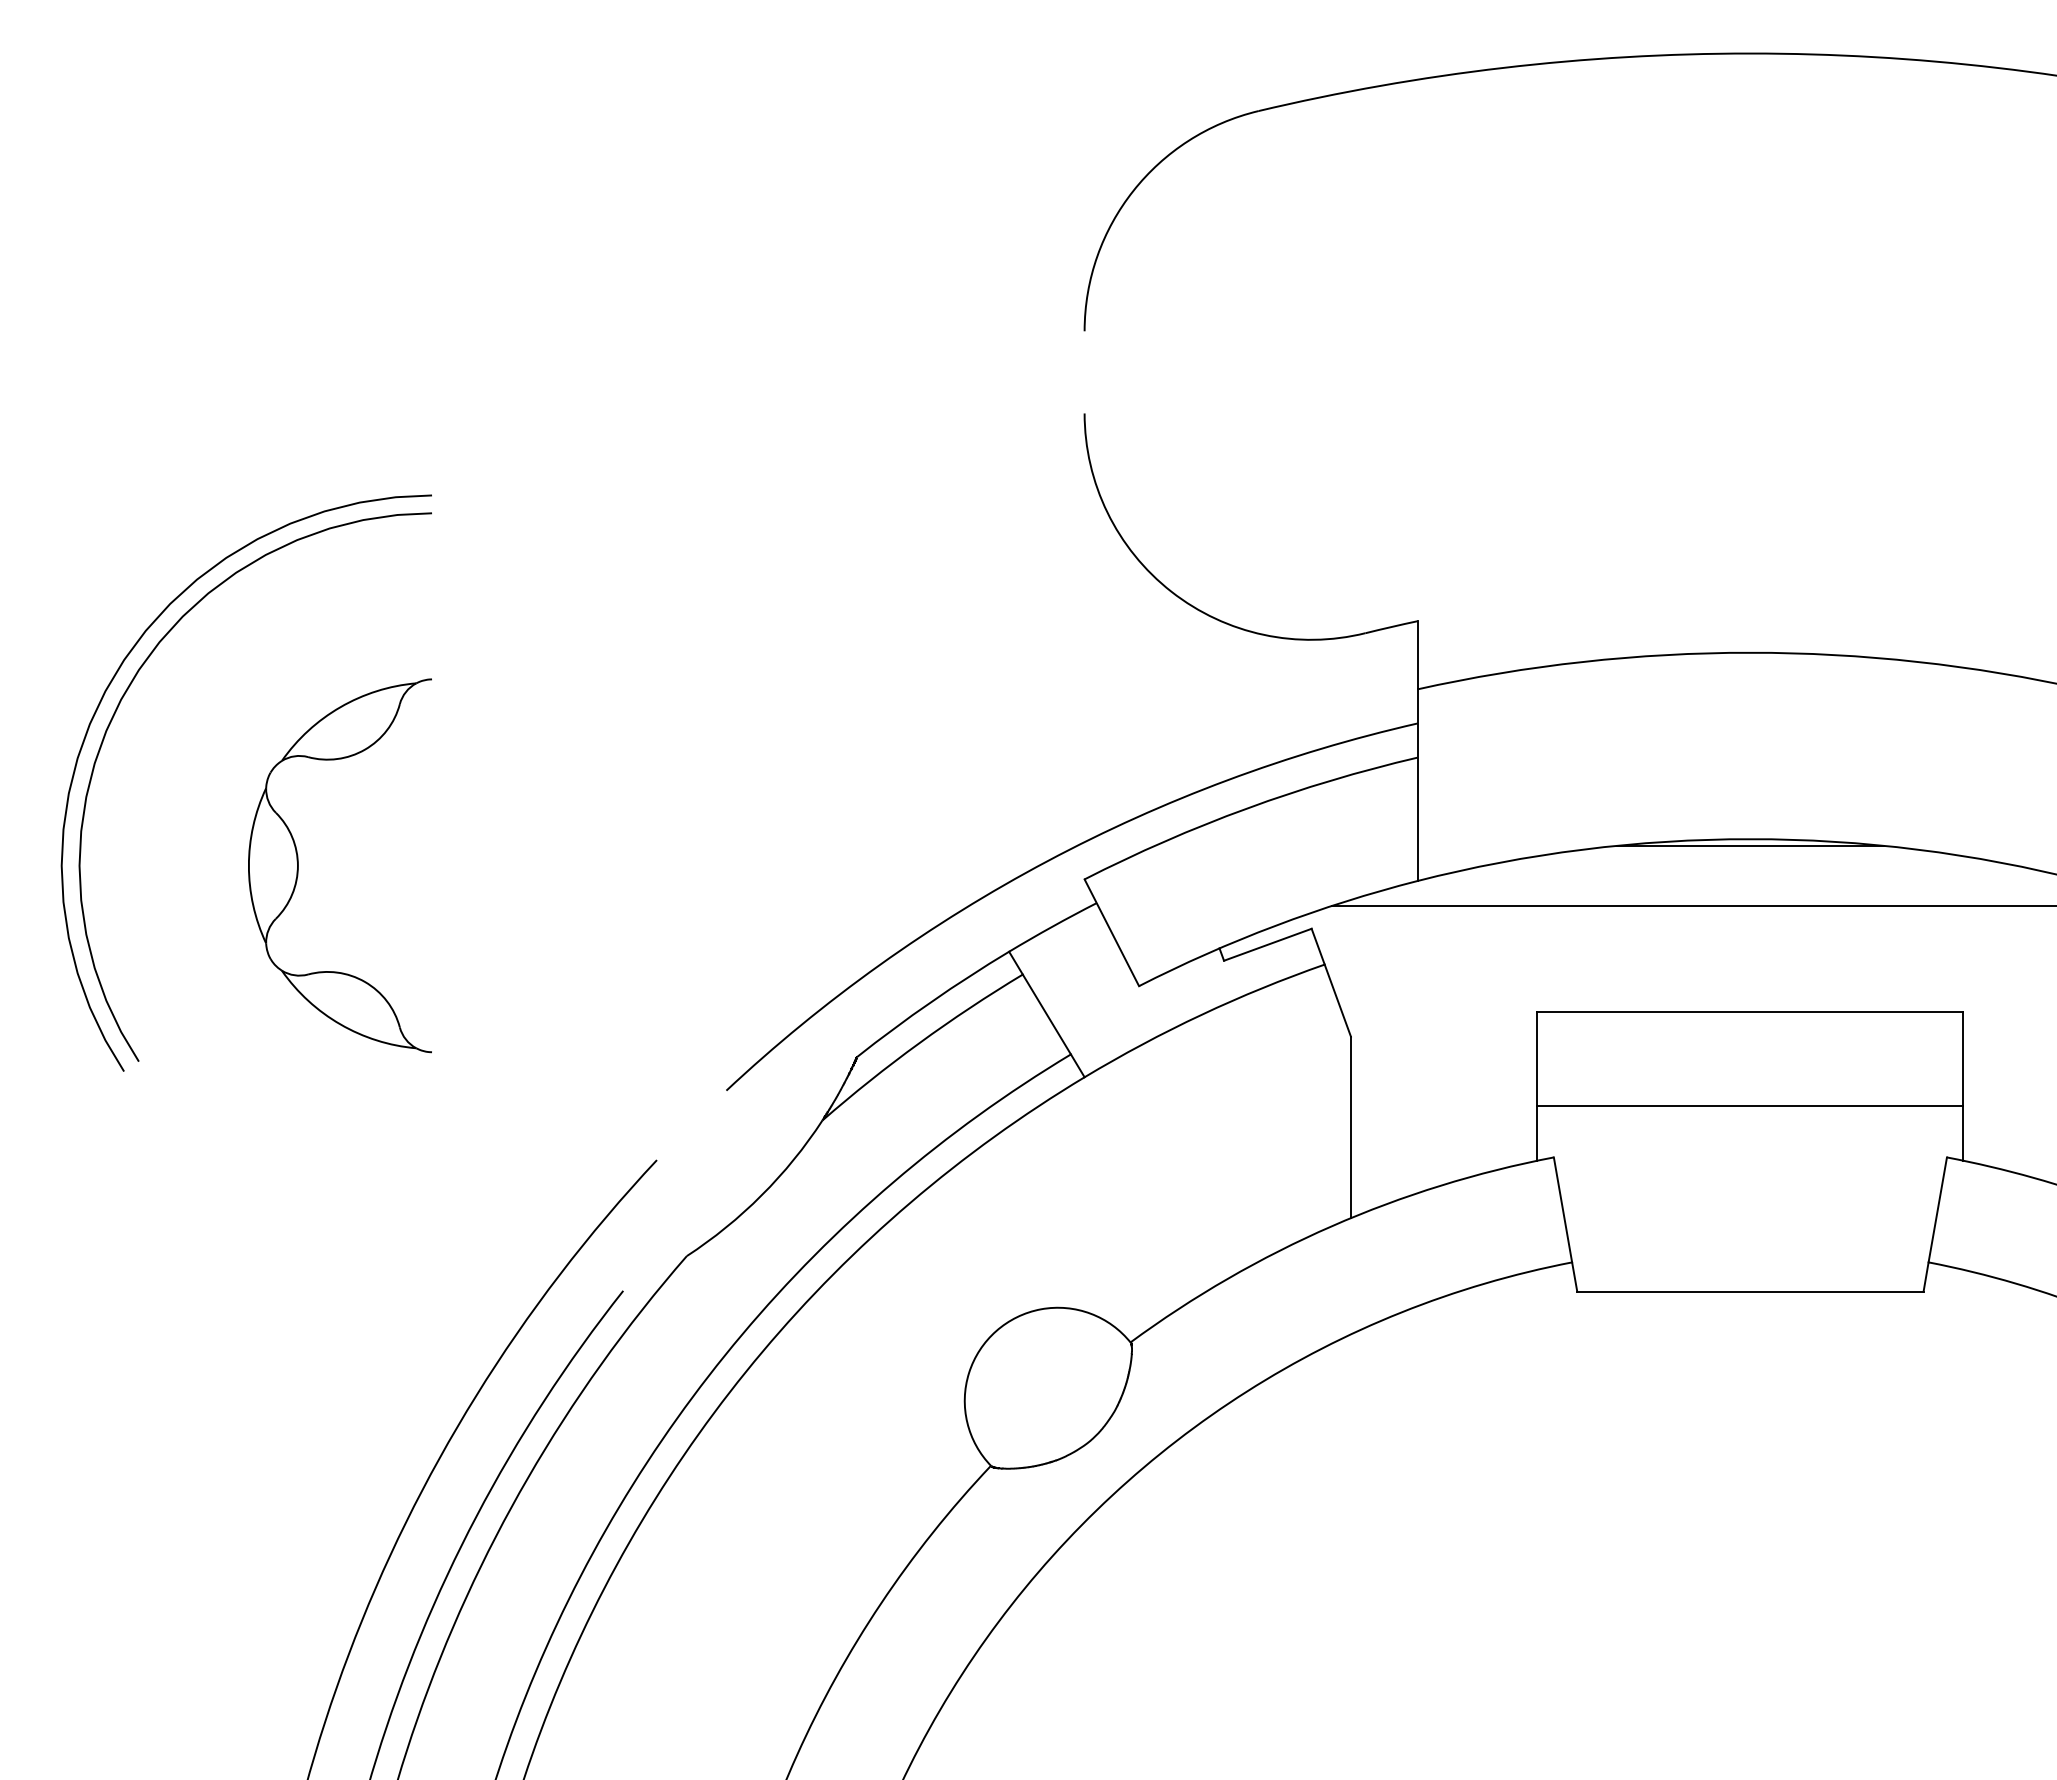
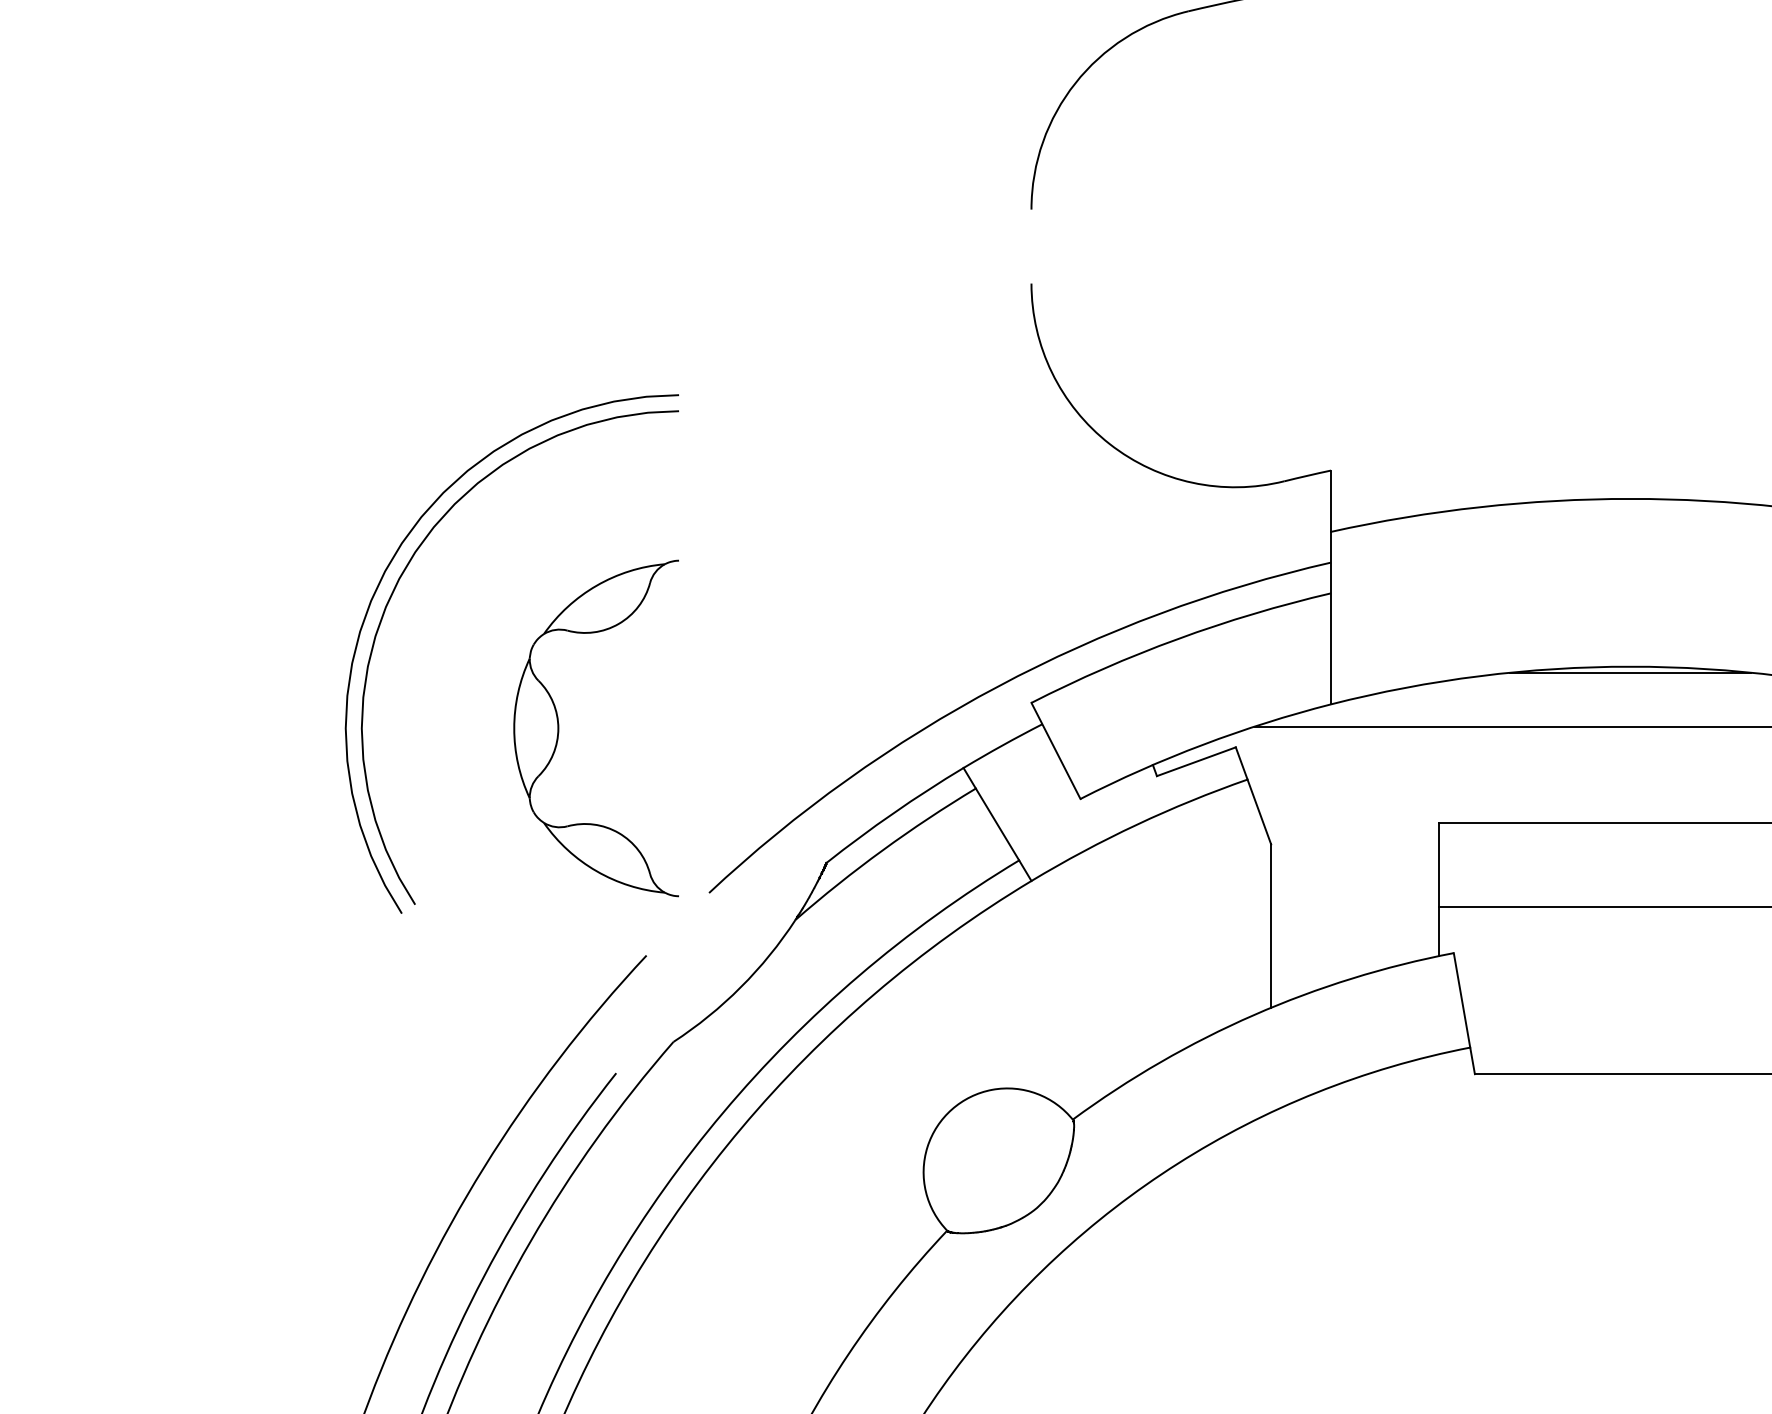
part: (265, 783) -> (529, 654), moved

